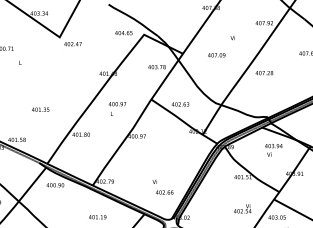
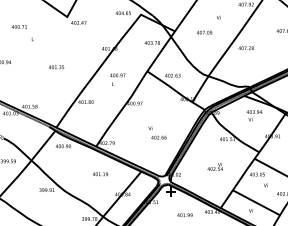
text: (40, 109) -> (56, 67), moved
text: (162, 186) -> (157, 132), moved
text: (241, 208) -> (214, 166), moved

